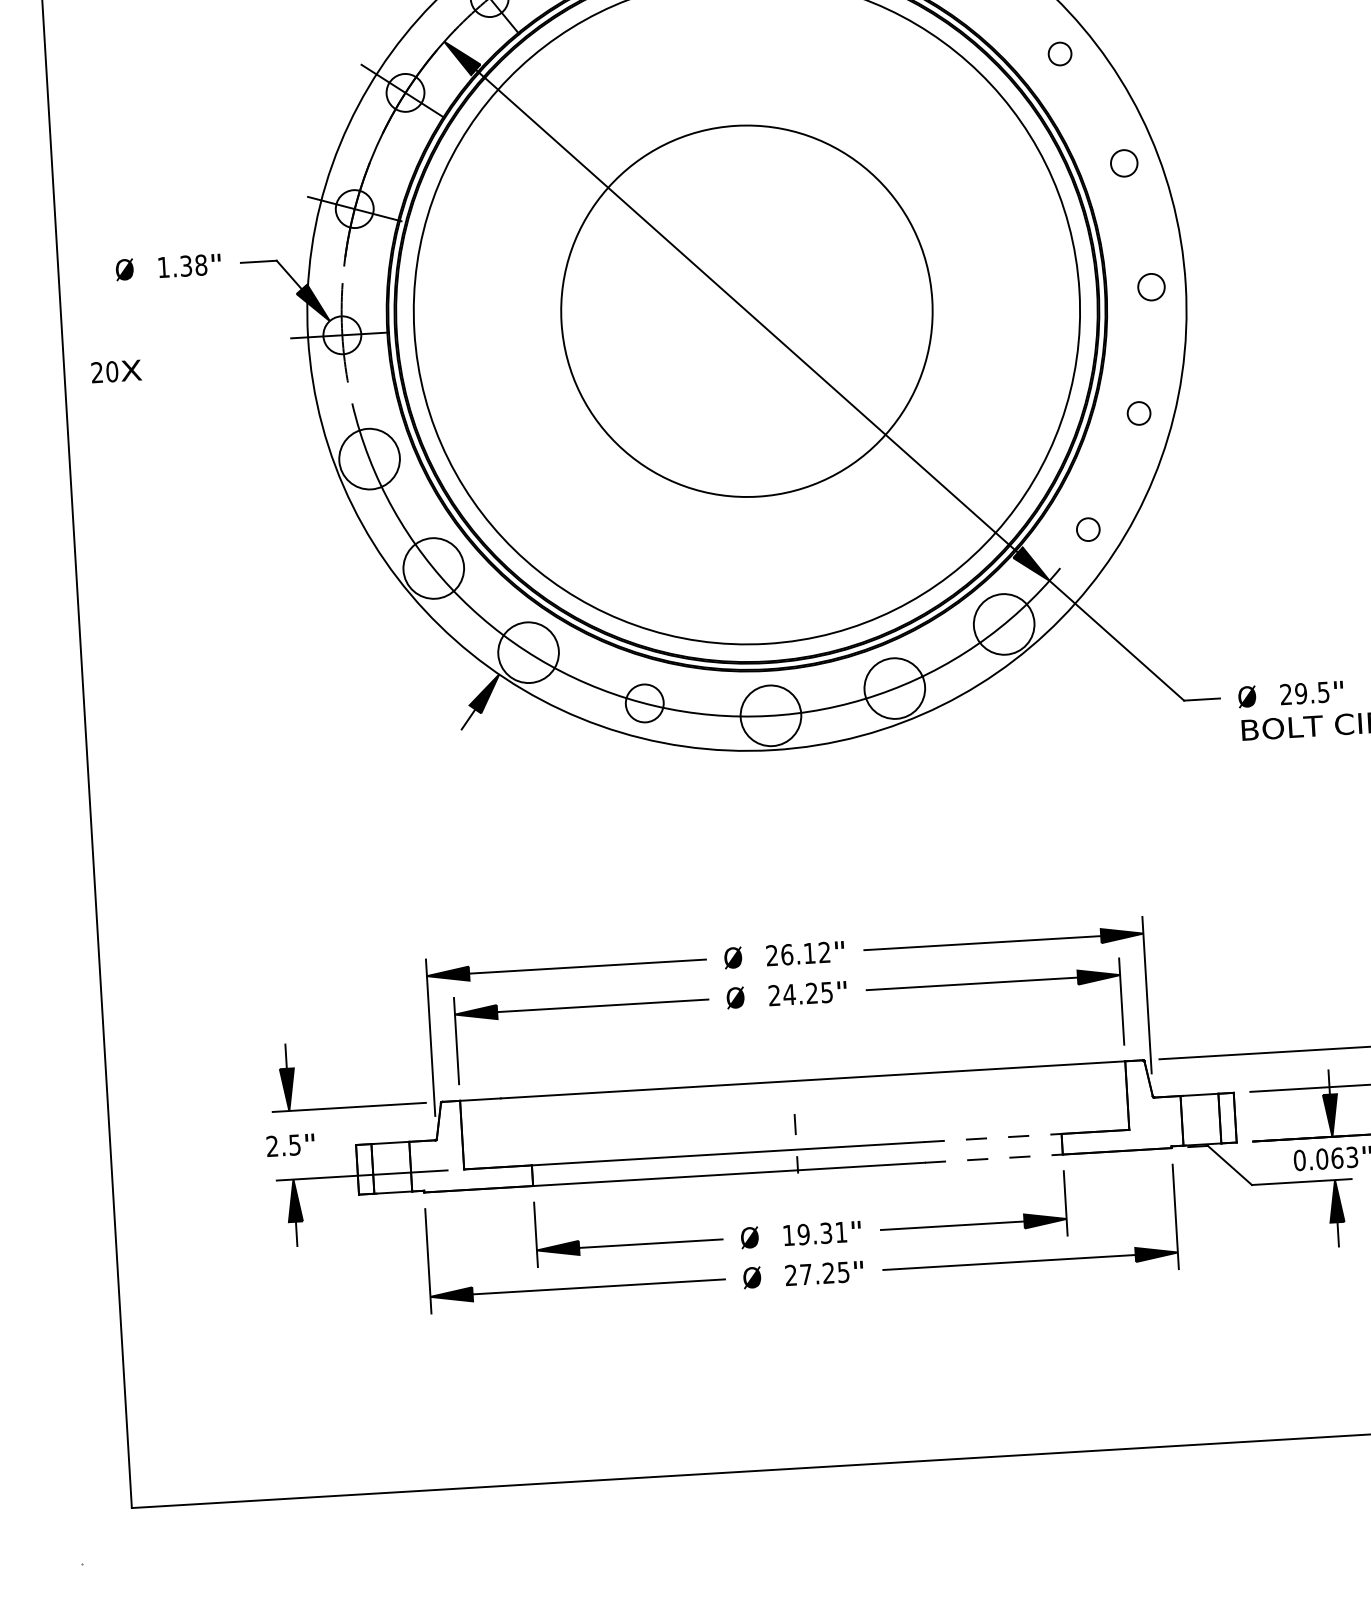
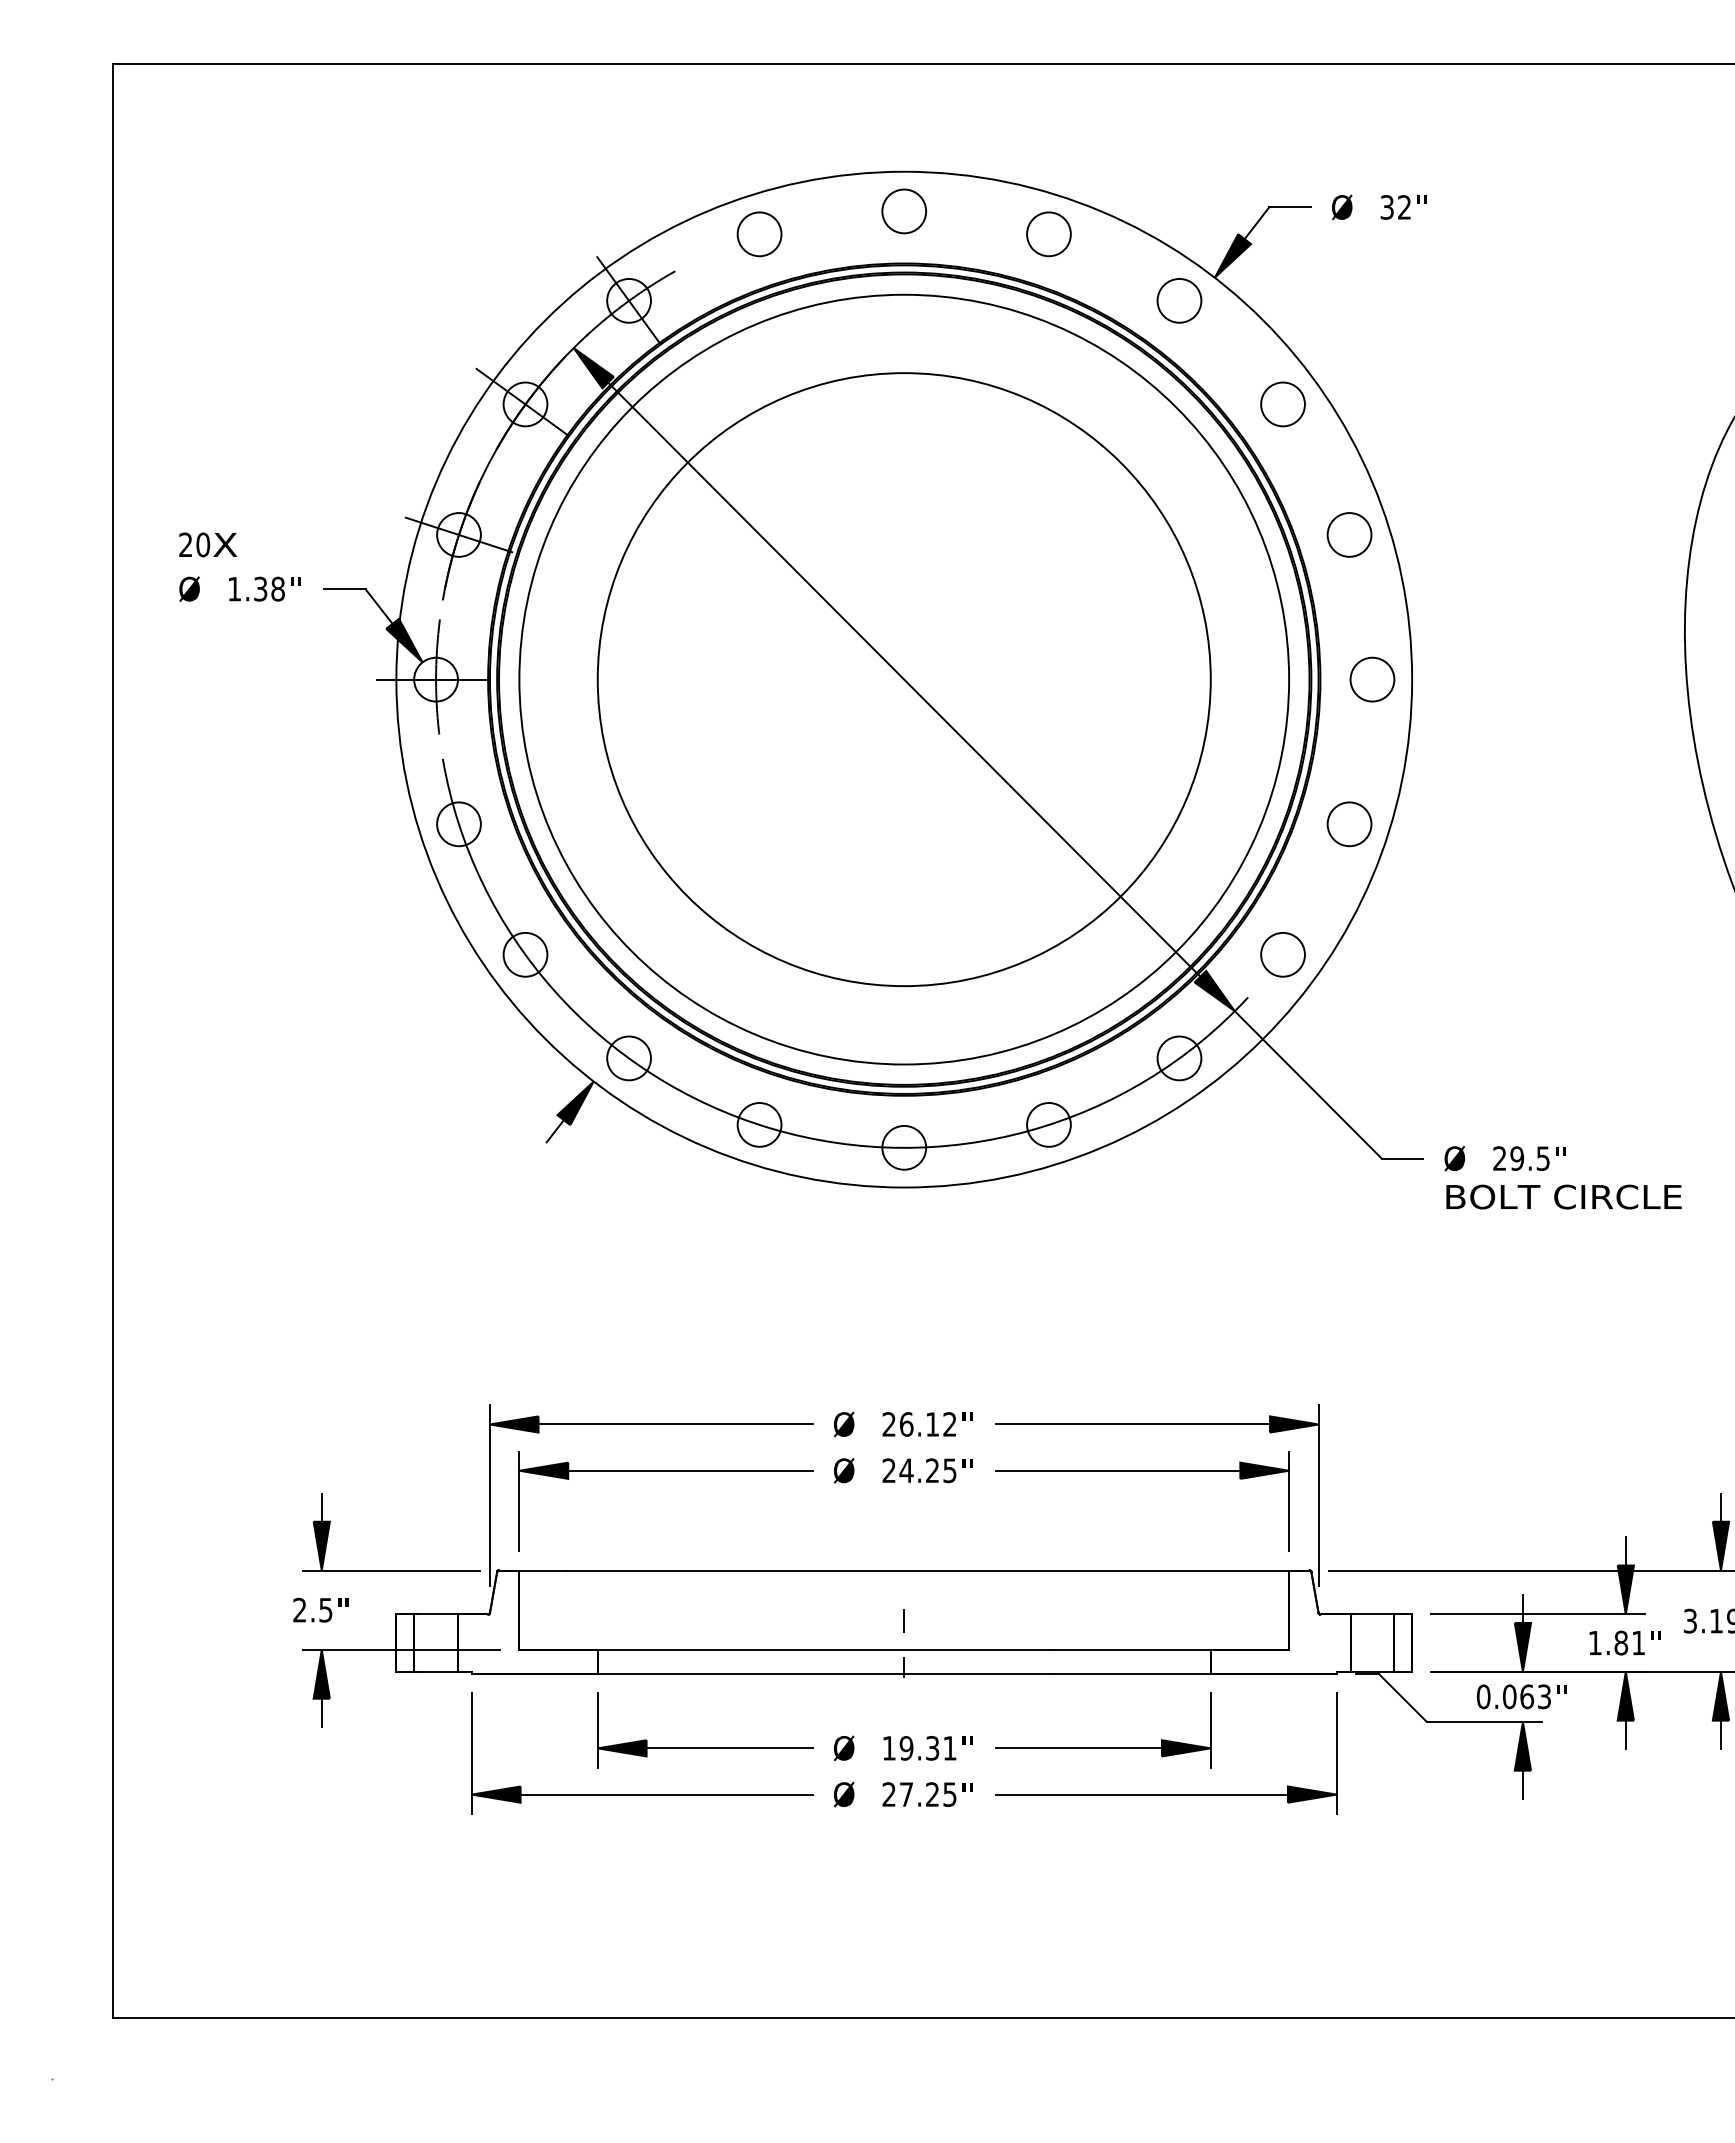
circle: (1059, 54) -> (1282, 404), size x1.67
circle: (1124, 162) -> (1349, 534), size x1.43
circle: (1151, 287) -> (1372, 679), size x1.43
circle: (746, 311) -> (903, 679), size x1.43
text: (116, 371) -> (208, 544), moved
circle: (1139, 413) -> (1349, 824), size x1.67
circle: (369, 459) -> (458, 824), size x0.62
circle: (1087, 529) -> (1282, 954), size x1.67
circle: (433, 568) -> (525, 954), size x0.62
circle: (1004, 624) -> (1179, 1058), size x0.62
circle: (528, 652) -> (628, 1058), size x0.62
circle: (894, 688) -> (1048, 1124), size x0.62
circle: (771, 715) -> (904, 1147), size x0.62
line: (993, 1137) -> (1131, 1649), dashed -> solid
line: (994, 1158) -> (1131, 1673), dashed -> solid

